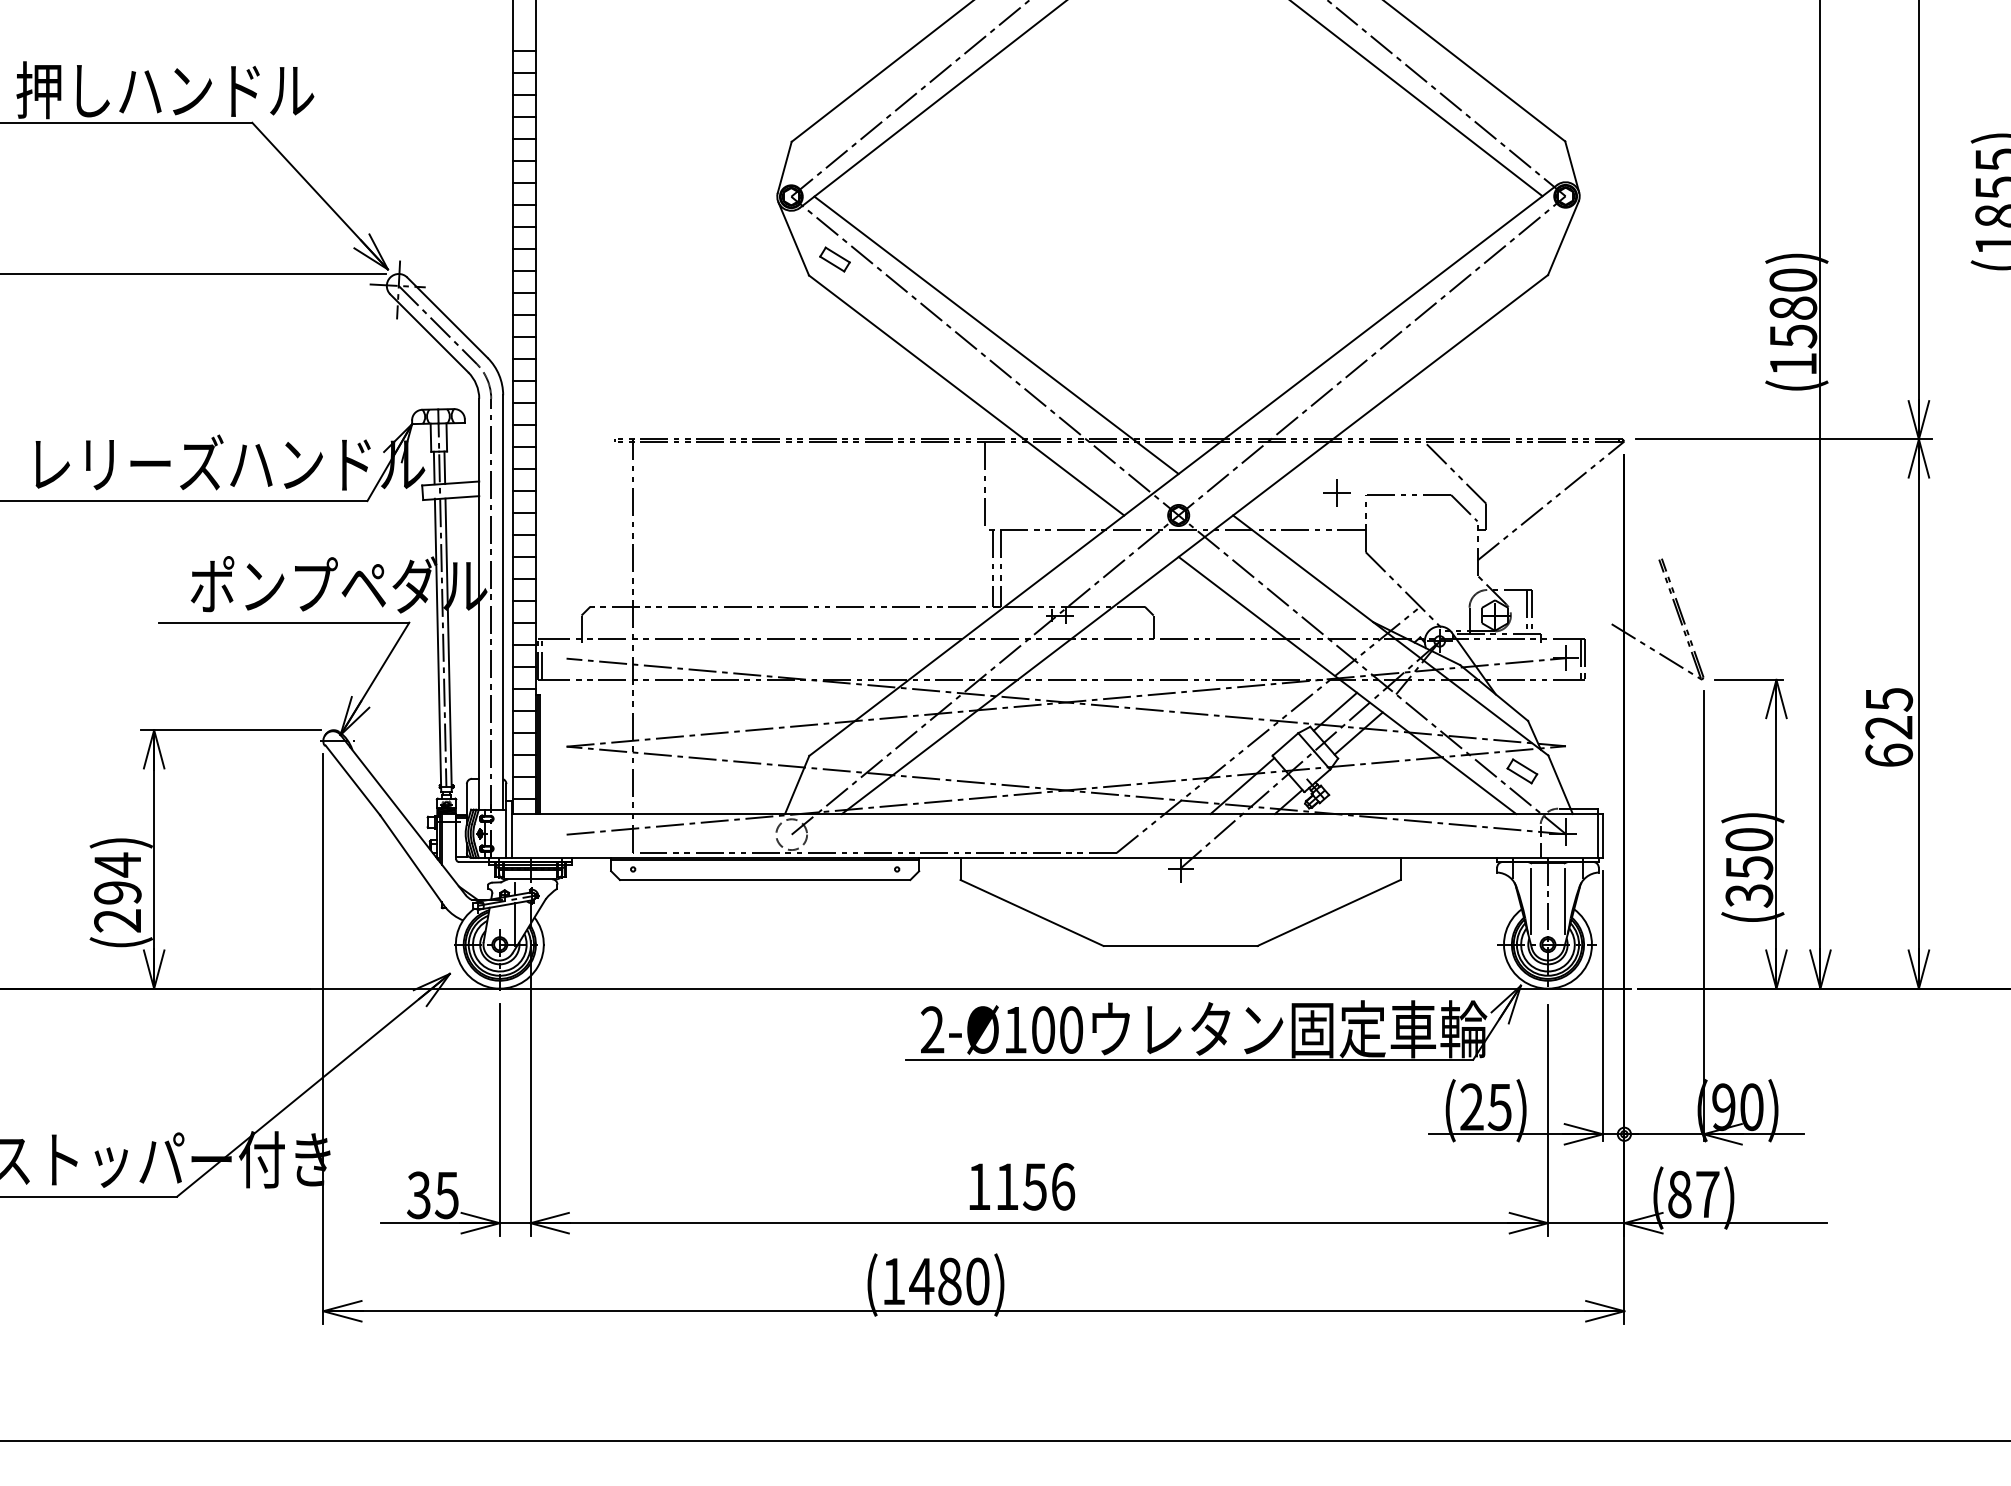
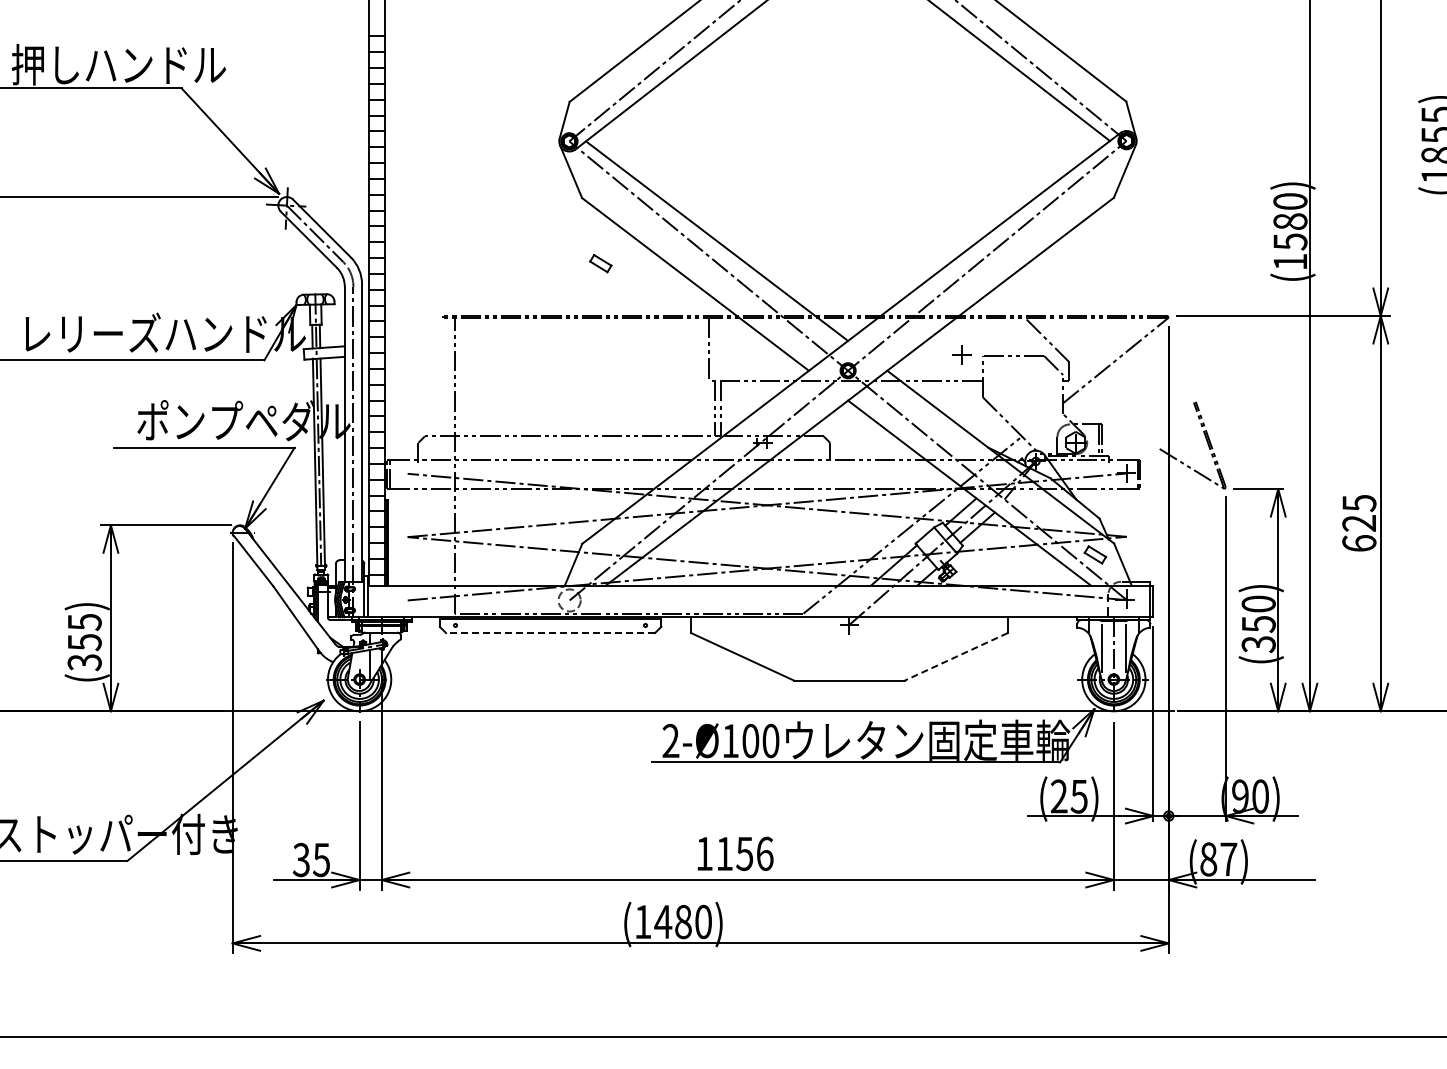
part: (834, 259) -> (600, 263), moved
line: (765, 880) -> (550, 633), solid -> dashed
text: (117, 893) -> (84, 642), (294) -> (355)
line: (1329, 912) -> (956, 656), solid -> dashed

